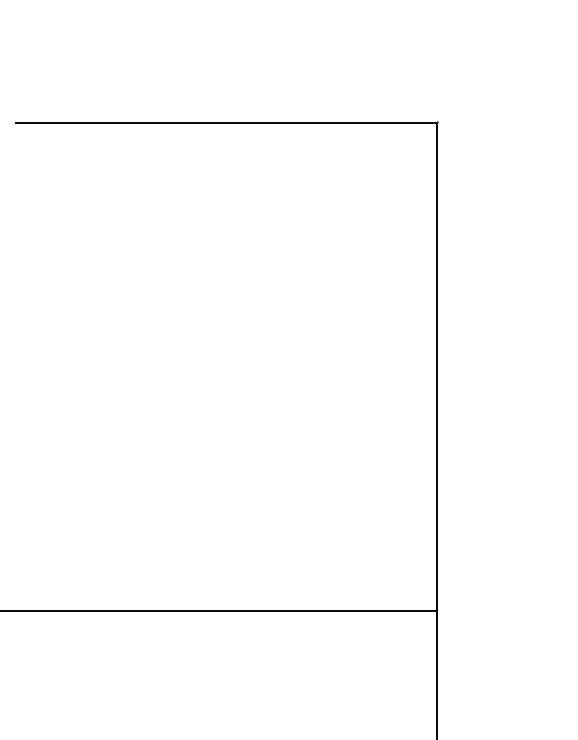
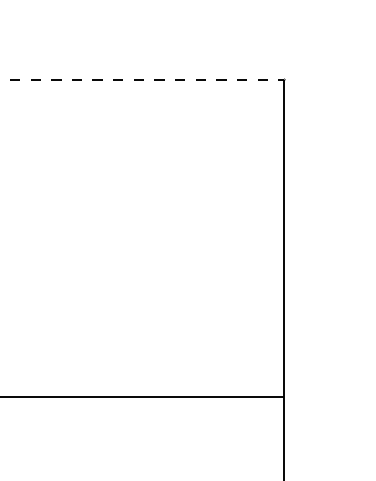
line: (226, 122) -> (147, 79), solid -> dashed

